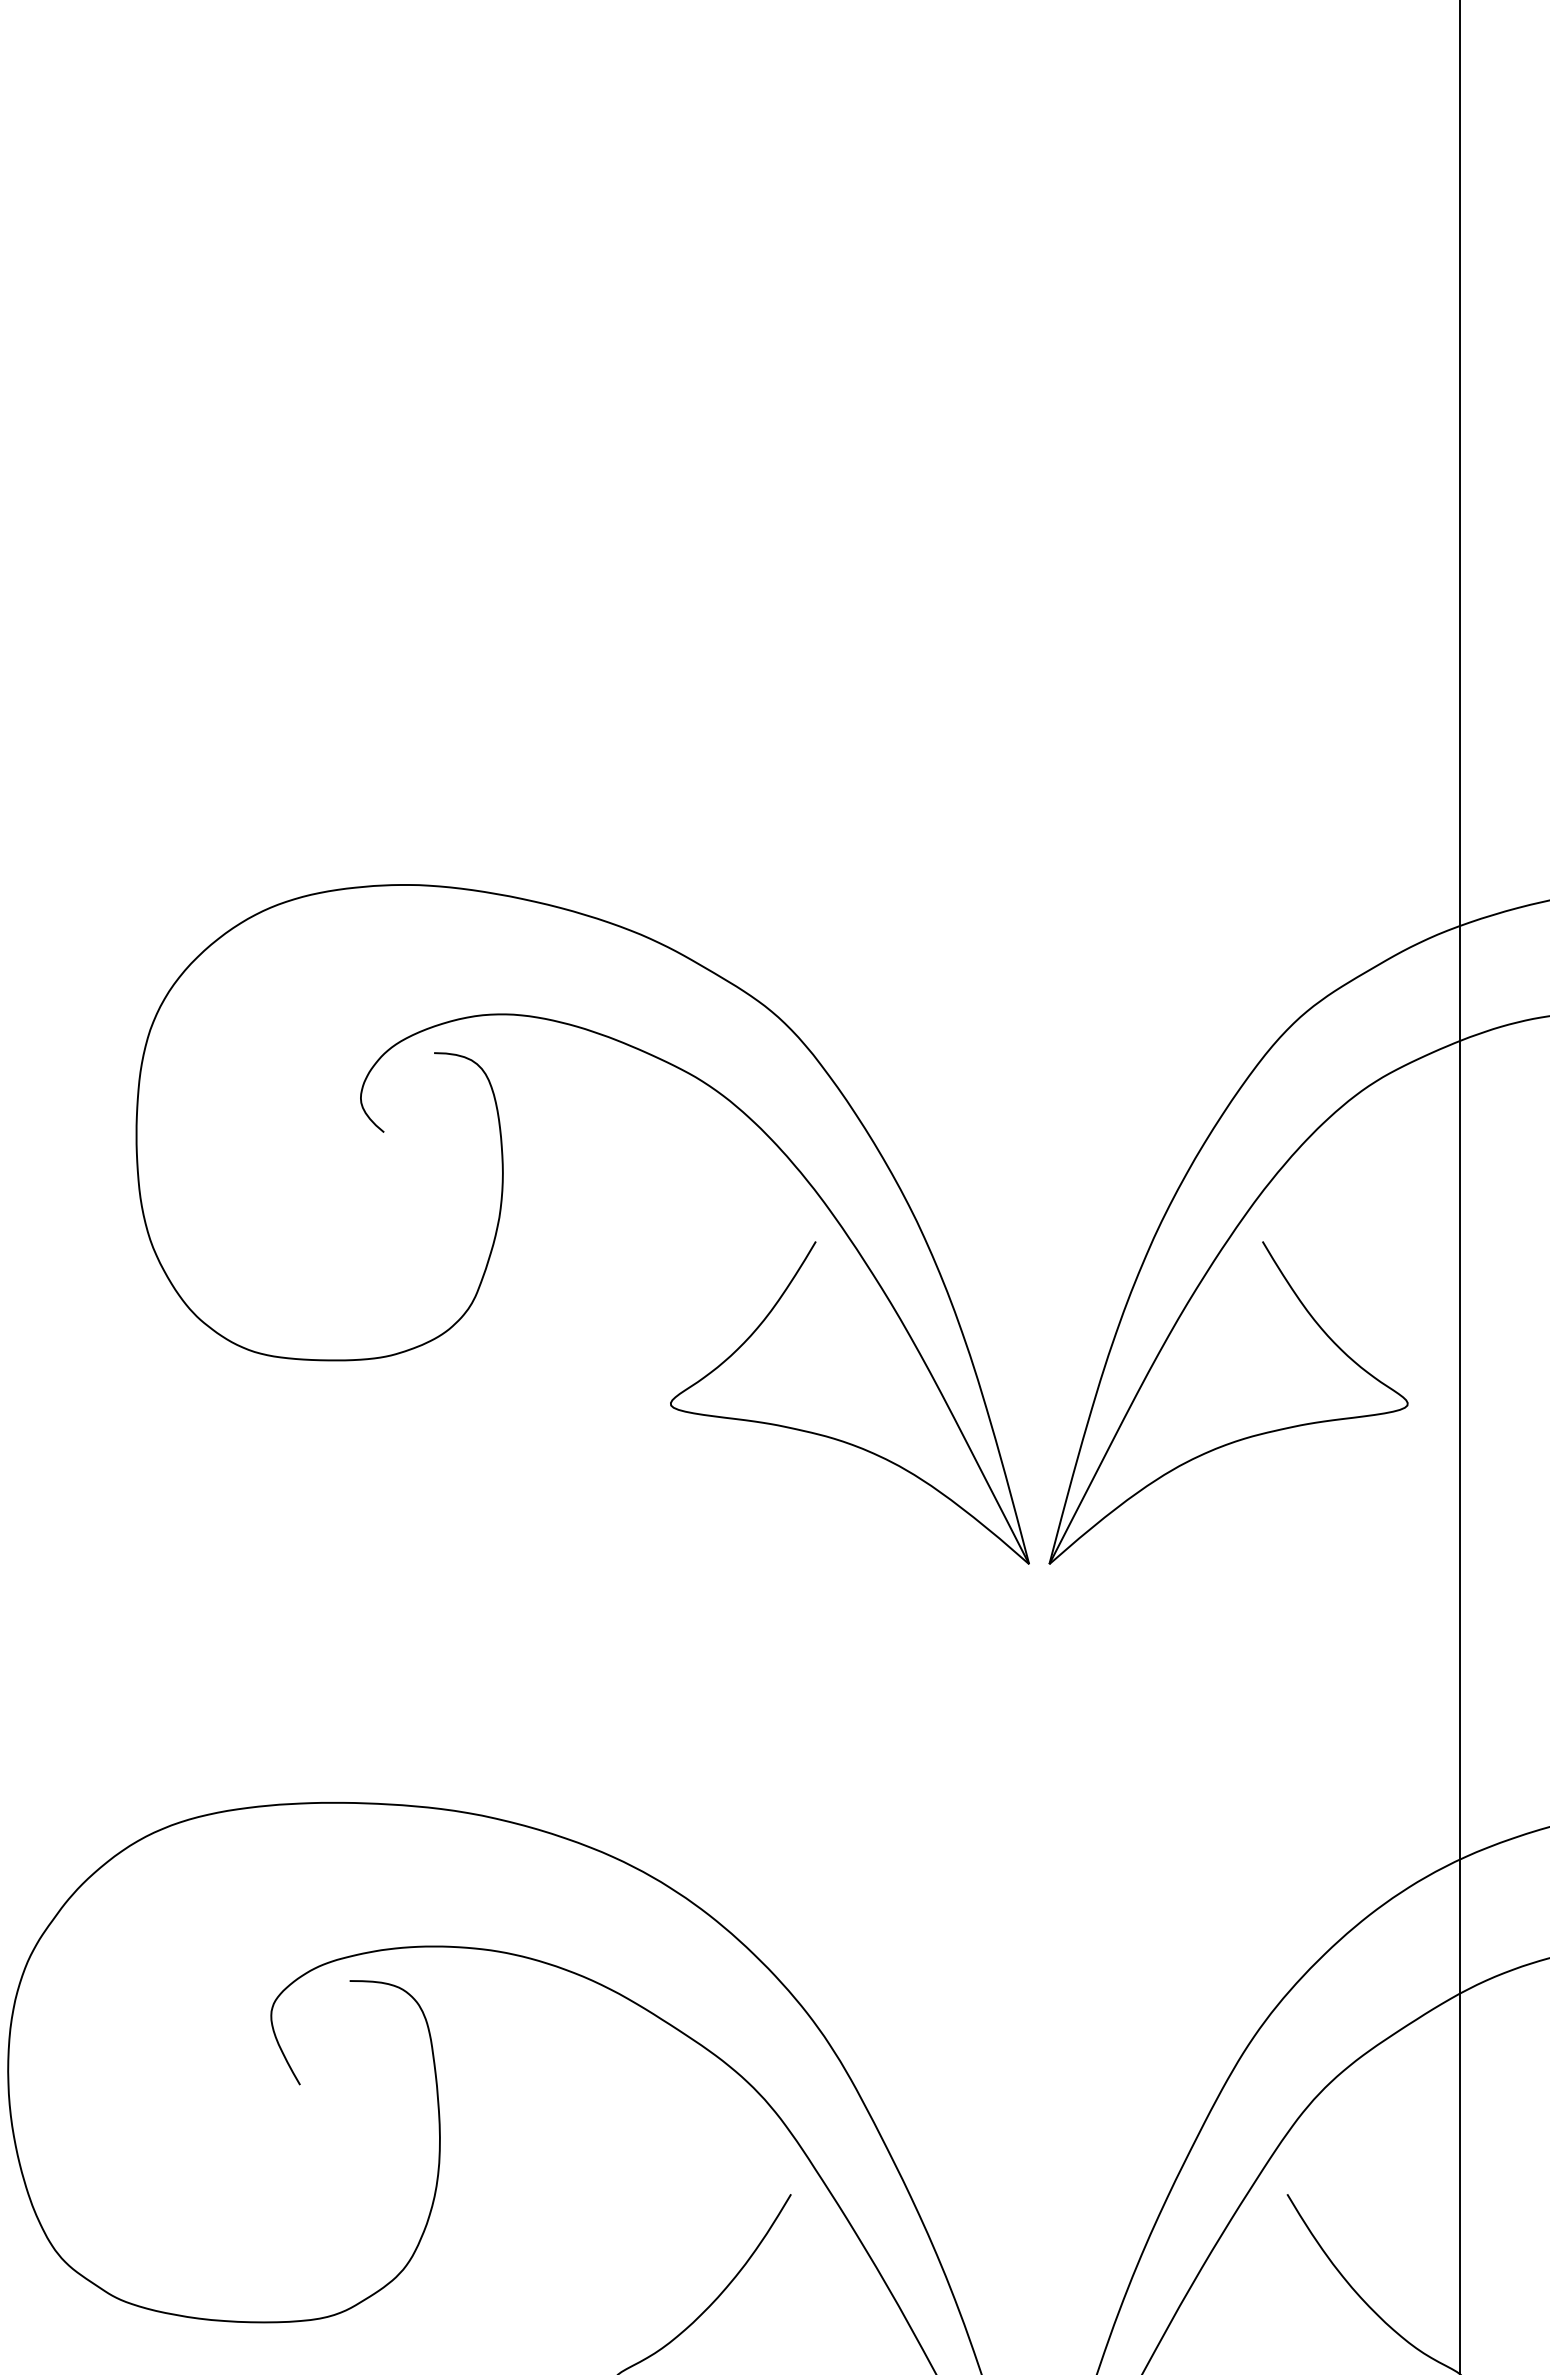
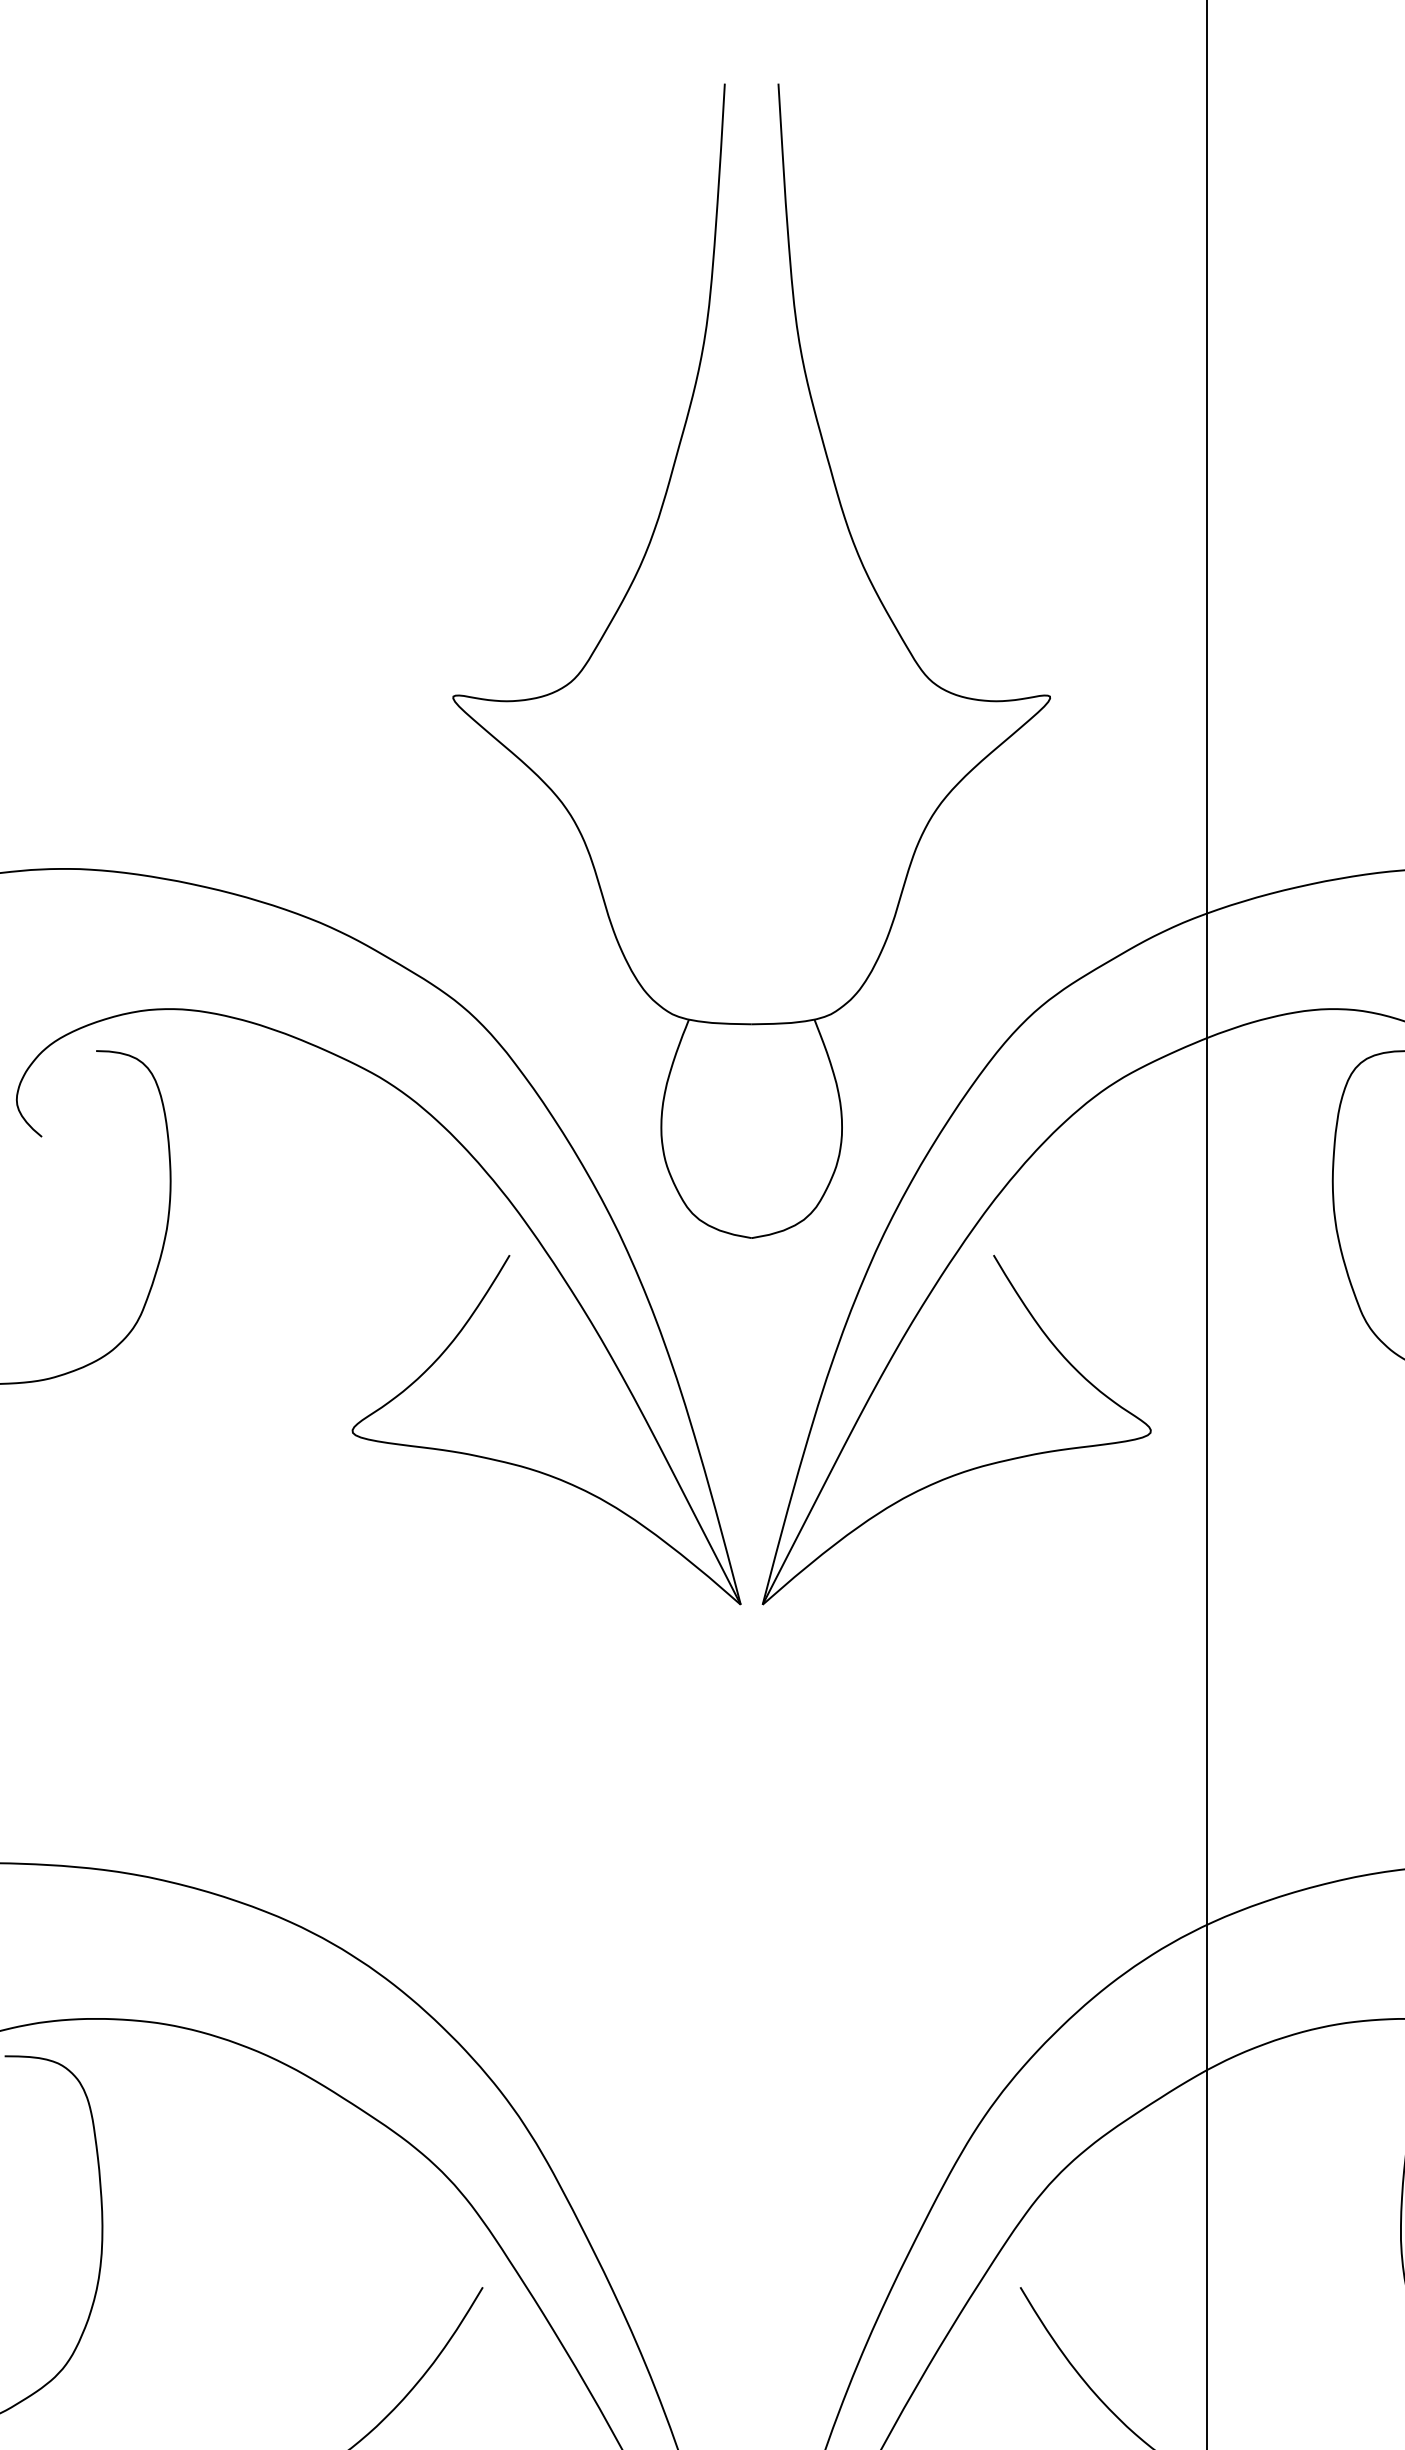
part: (926, 628) -> (629, 591), added

